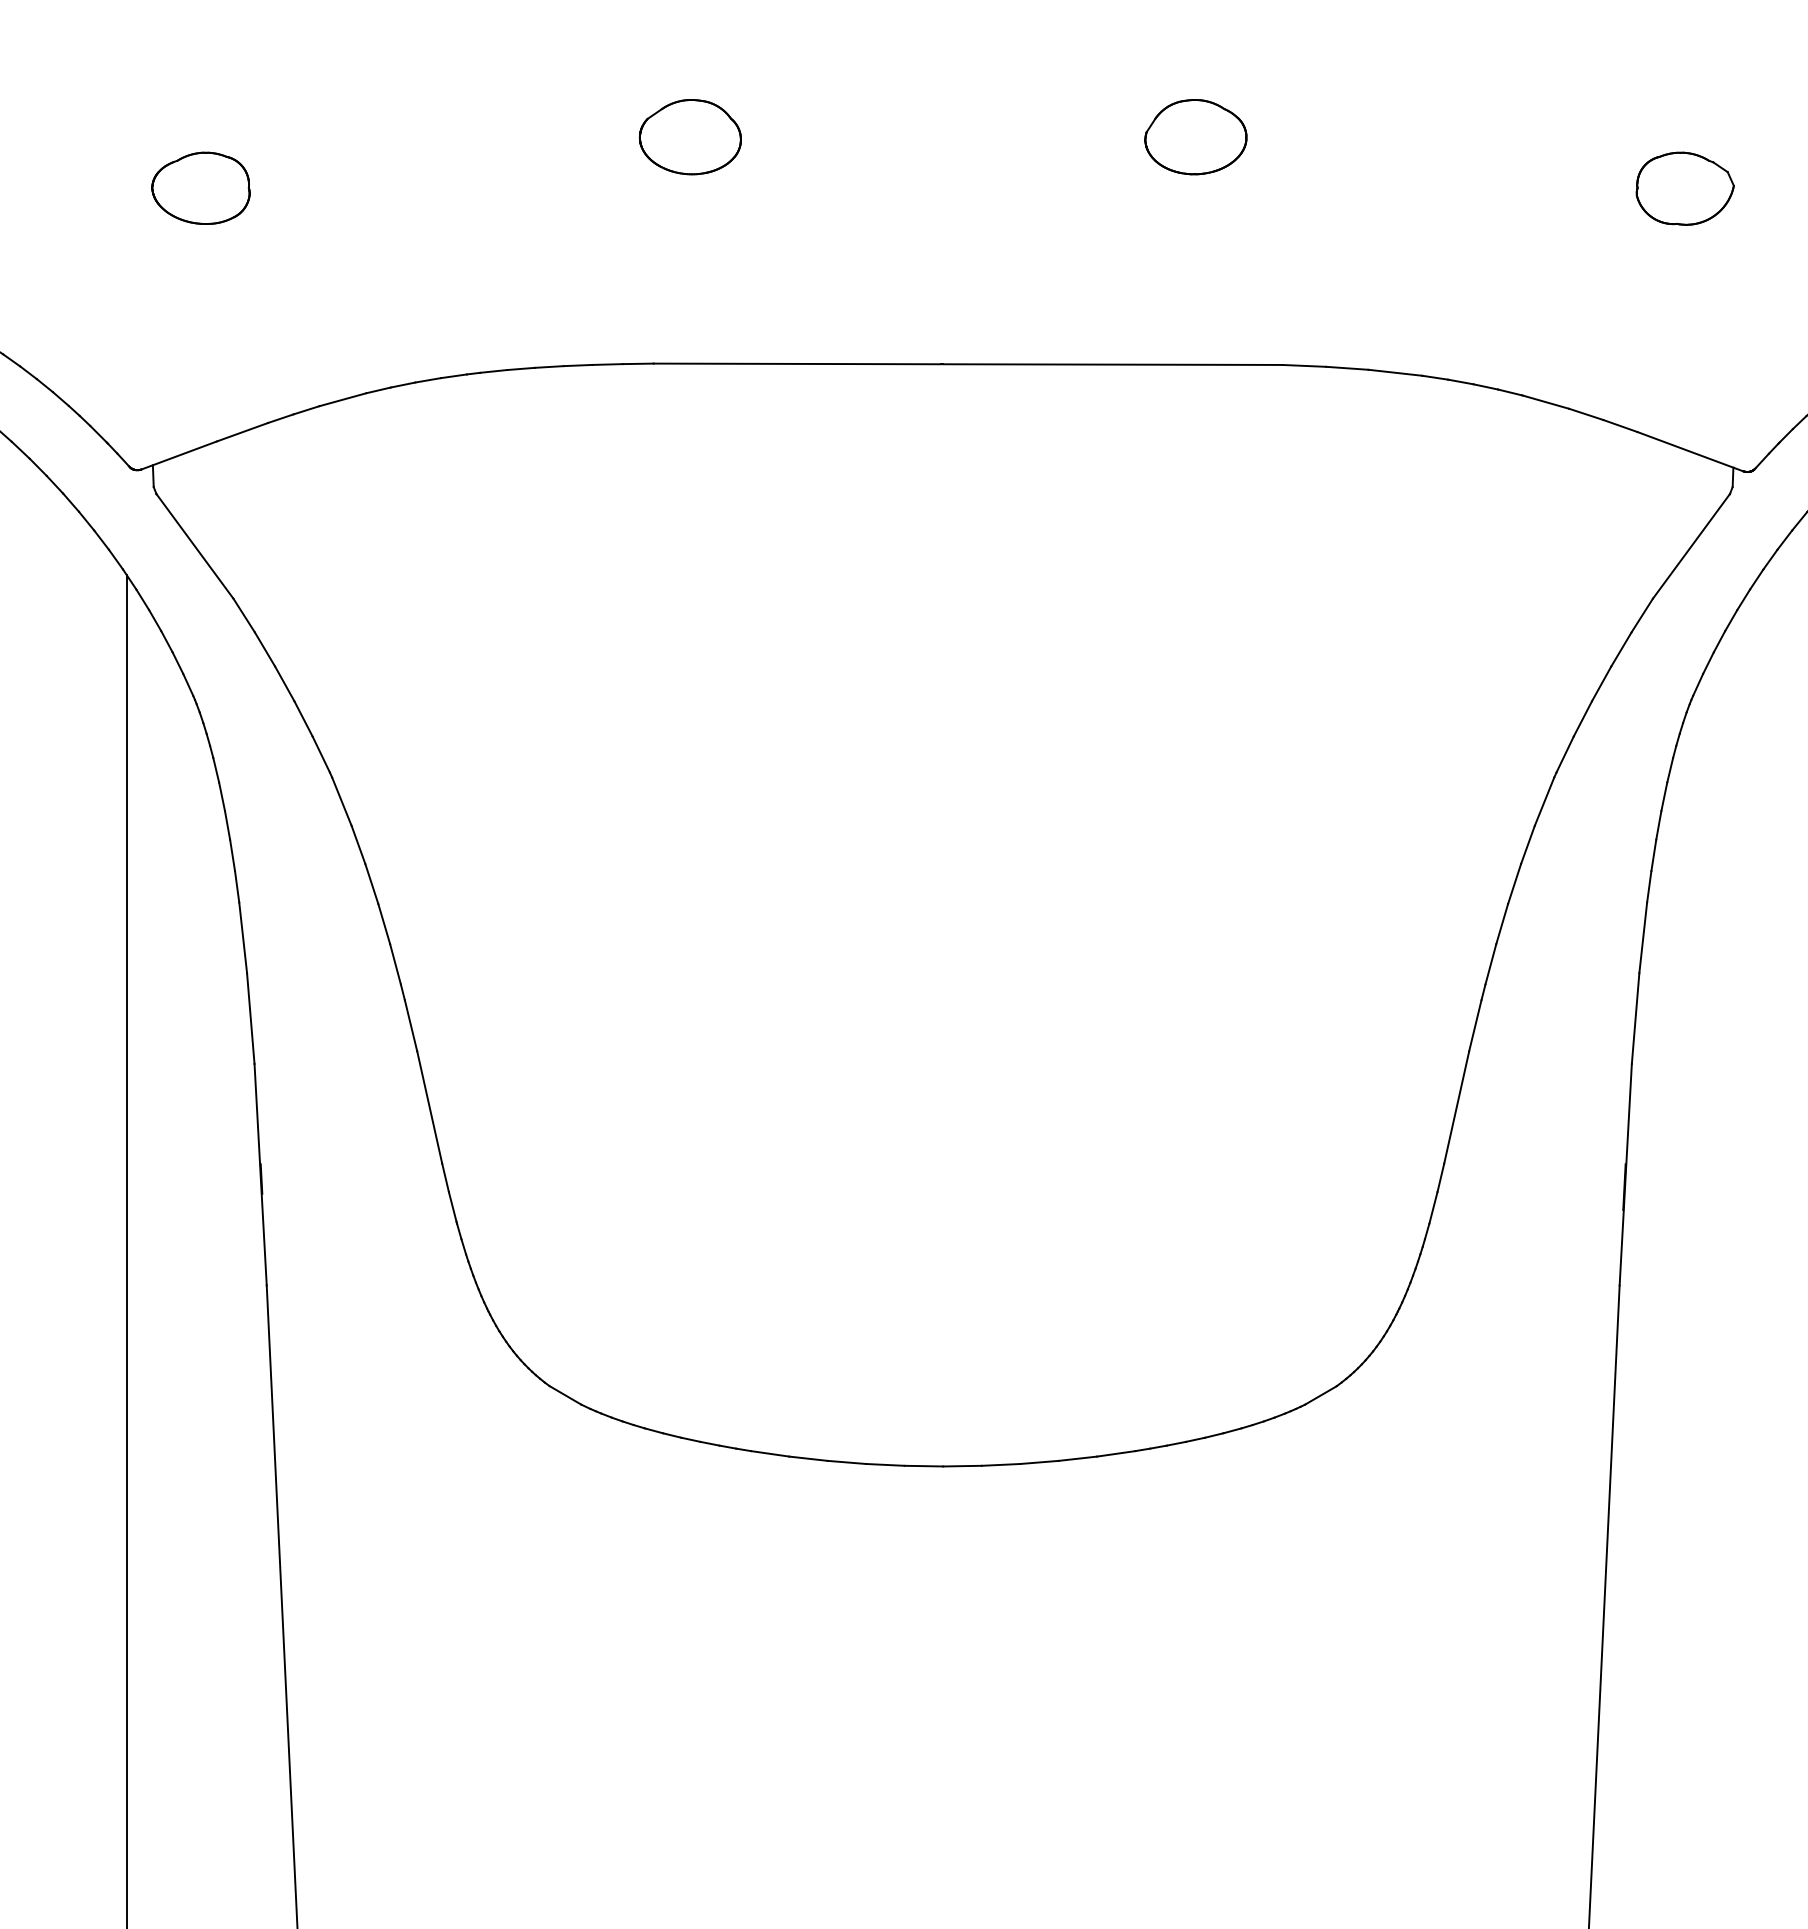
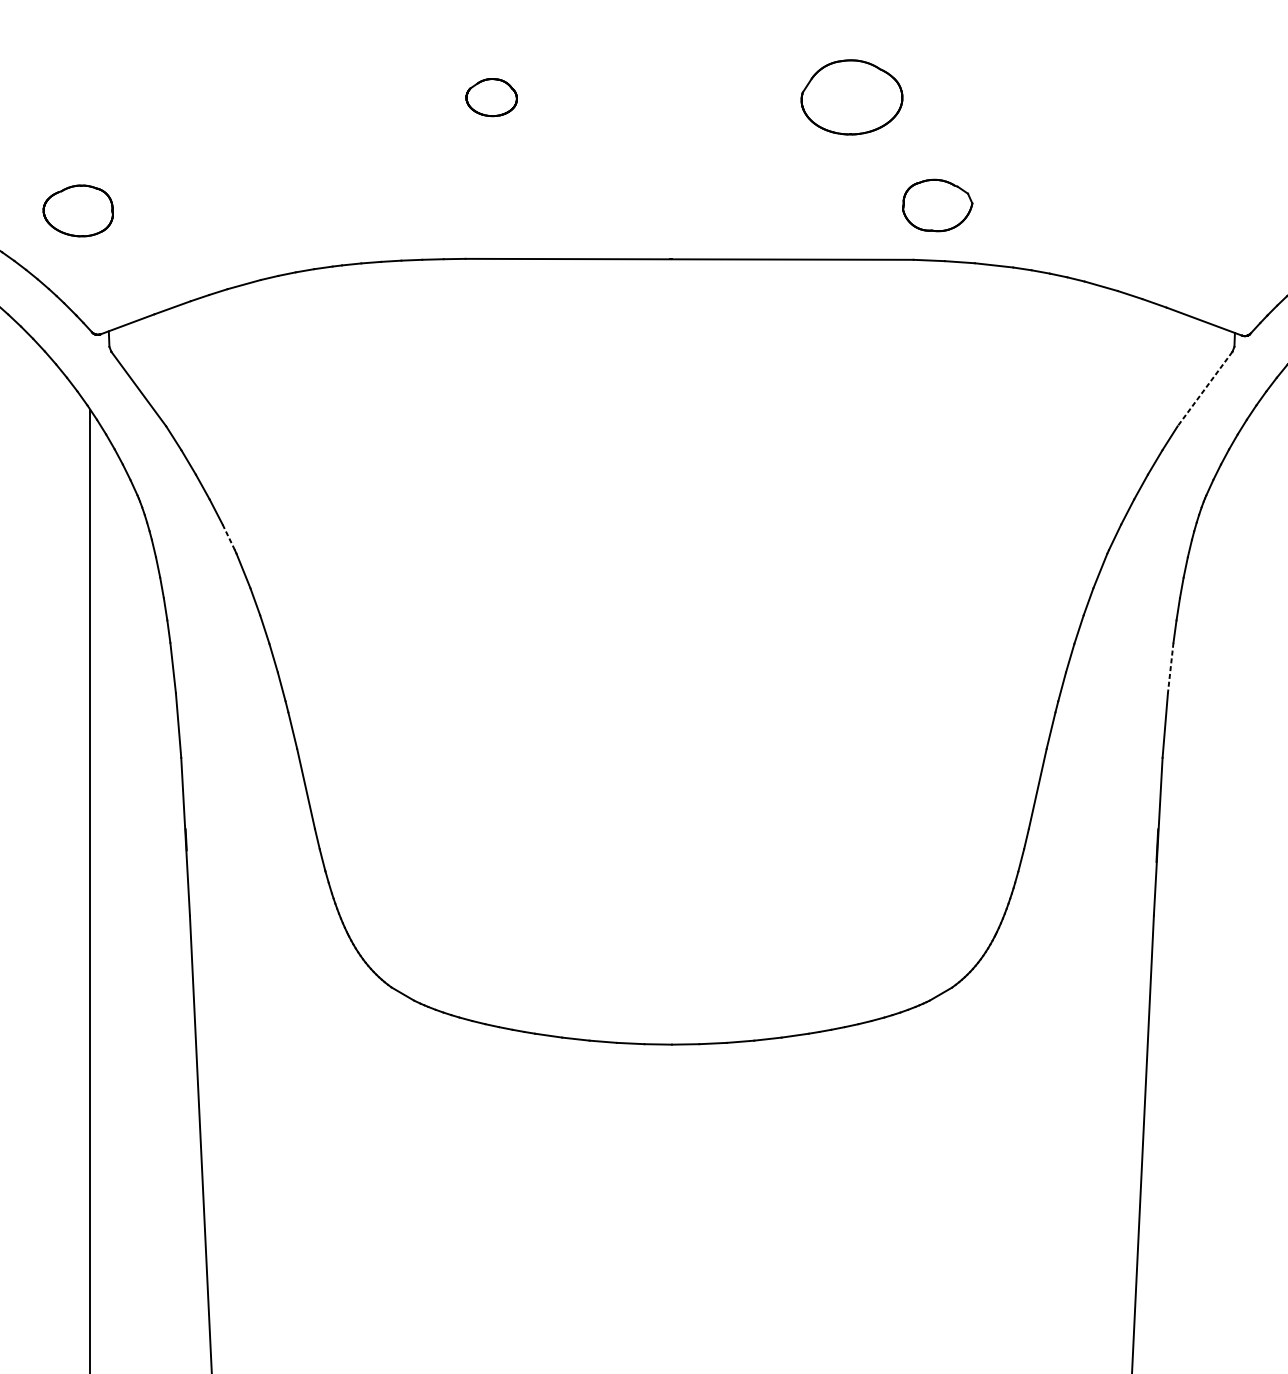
part: (689, 137) -> (491, 97), size x0.7
part: (1195, 137) -> (851, 97), size x1.4
part: (200, 187) -> (77, 210), moved
part: (1684, 188) -> (937, 205), moved
line: (1691, 546) -> (1205, 389), solid -> dashed
line: (321, 754) -> (228, 537), solid -> dashed
line: (1643, 937) -> (1170, 667), solid -> dashed

